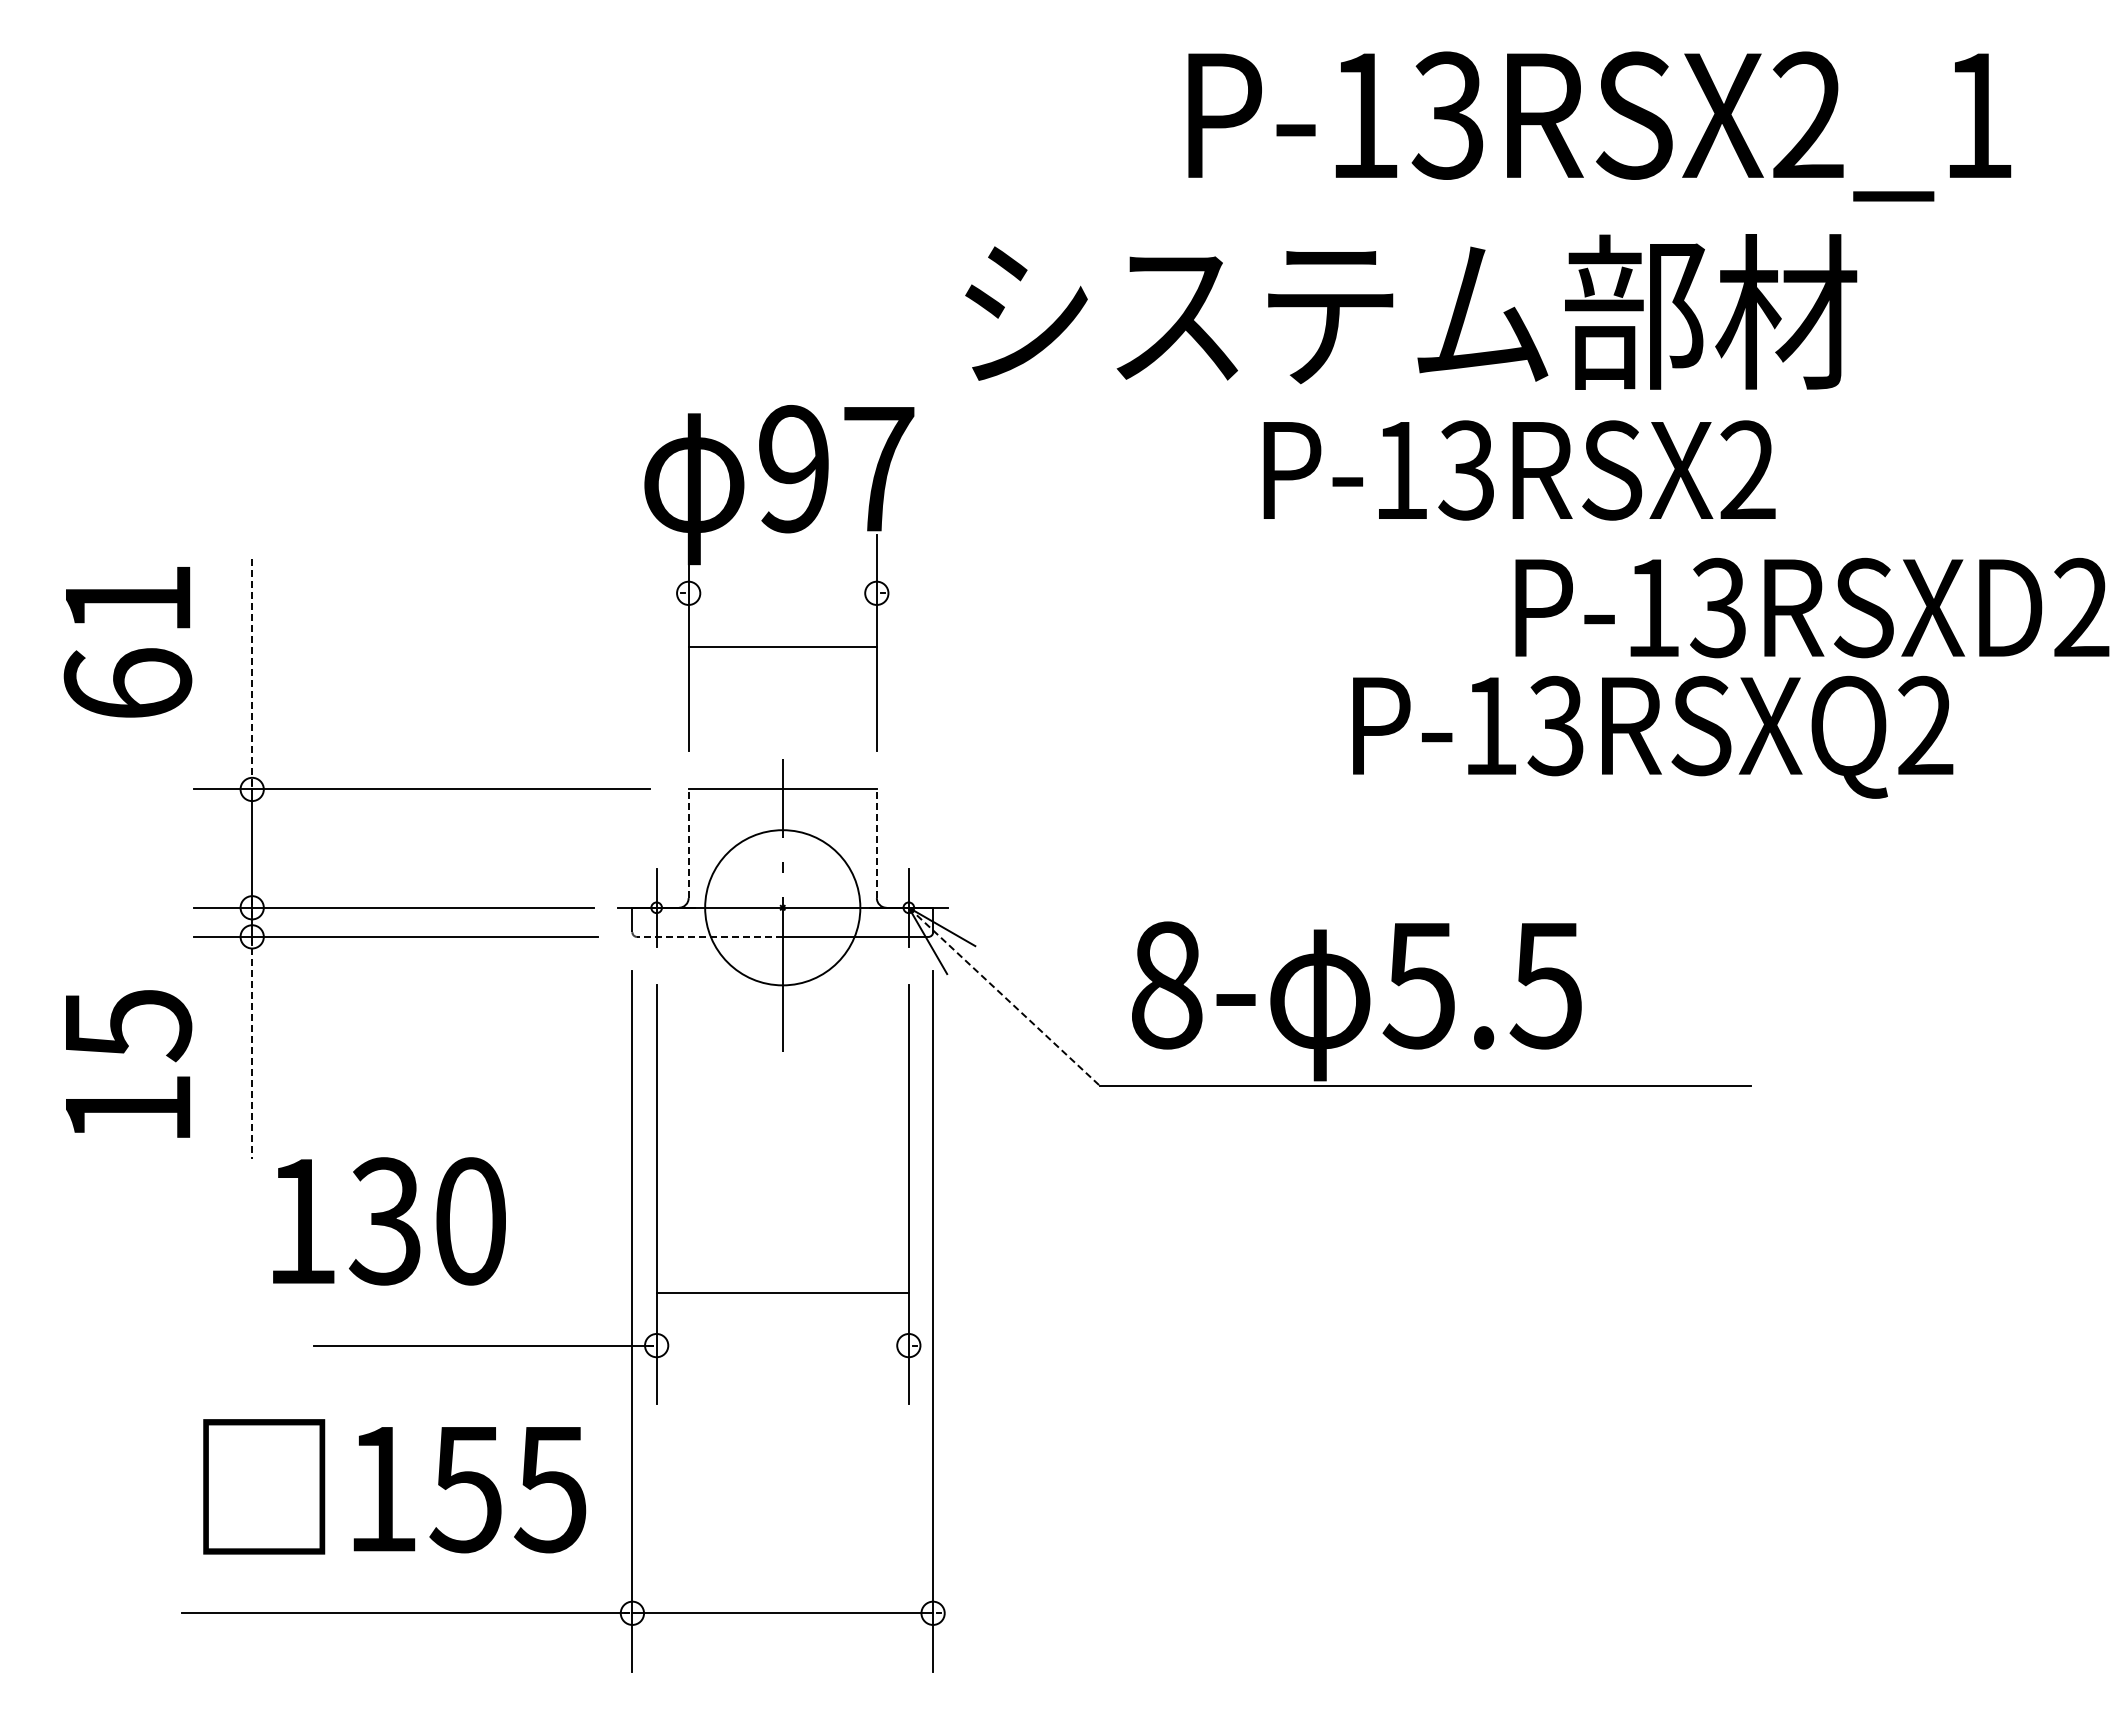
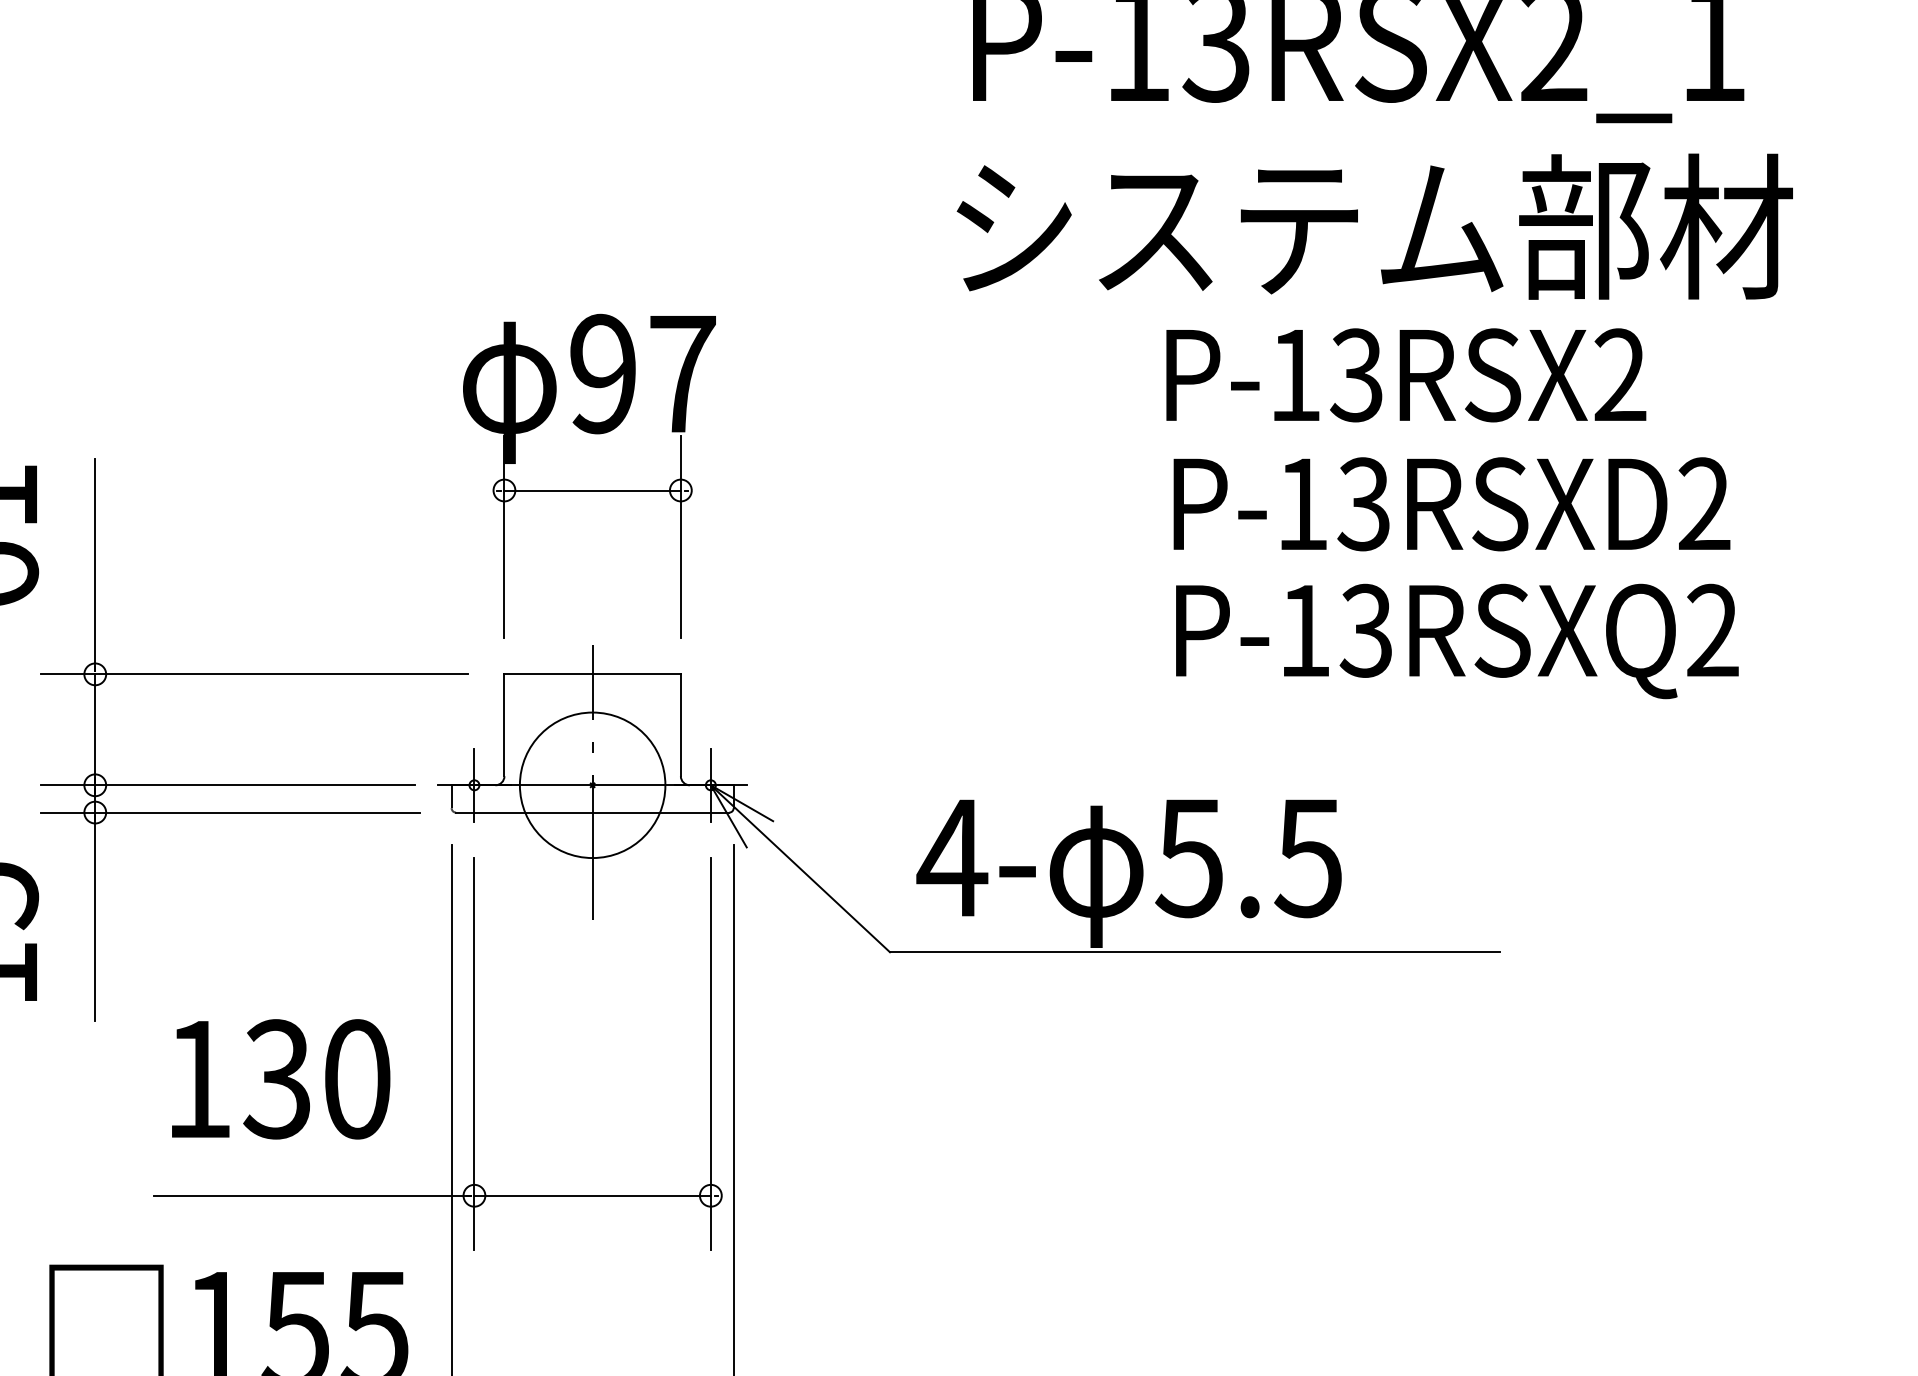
text: (1411, 311) -> (1375, 226), moved
text: (1519, 470) -> (1406, 375), moved
text: (1812, 607) -> (1452, 503), moved
line: (782, 647) -> (592, 490), moved
line: (252, 671) -> (95, 563), dashed -> solid
text: (1653, 737) -> (1457, 641), moved
line: (688, 843) -> (504, 725), dashed -> solid
line: (876, 843) -> (680, 725), dashed -> solid
line: (709, 936) -> (523, 812), dashed -> solid
text: (1166, 985) -> (952, 858), 8- -> 4-
line: (1004, 996) -> (800, 868), dashed -> solid
line: (252, 1048) -> (95, 917), dashed -> solid
text: (389, 1221) -> (281, 1079), moved
line: (782, 1292) -> (592, 1195), moved

